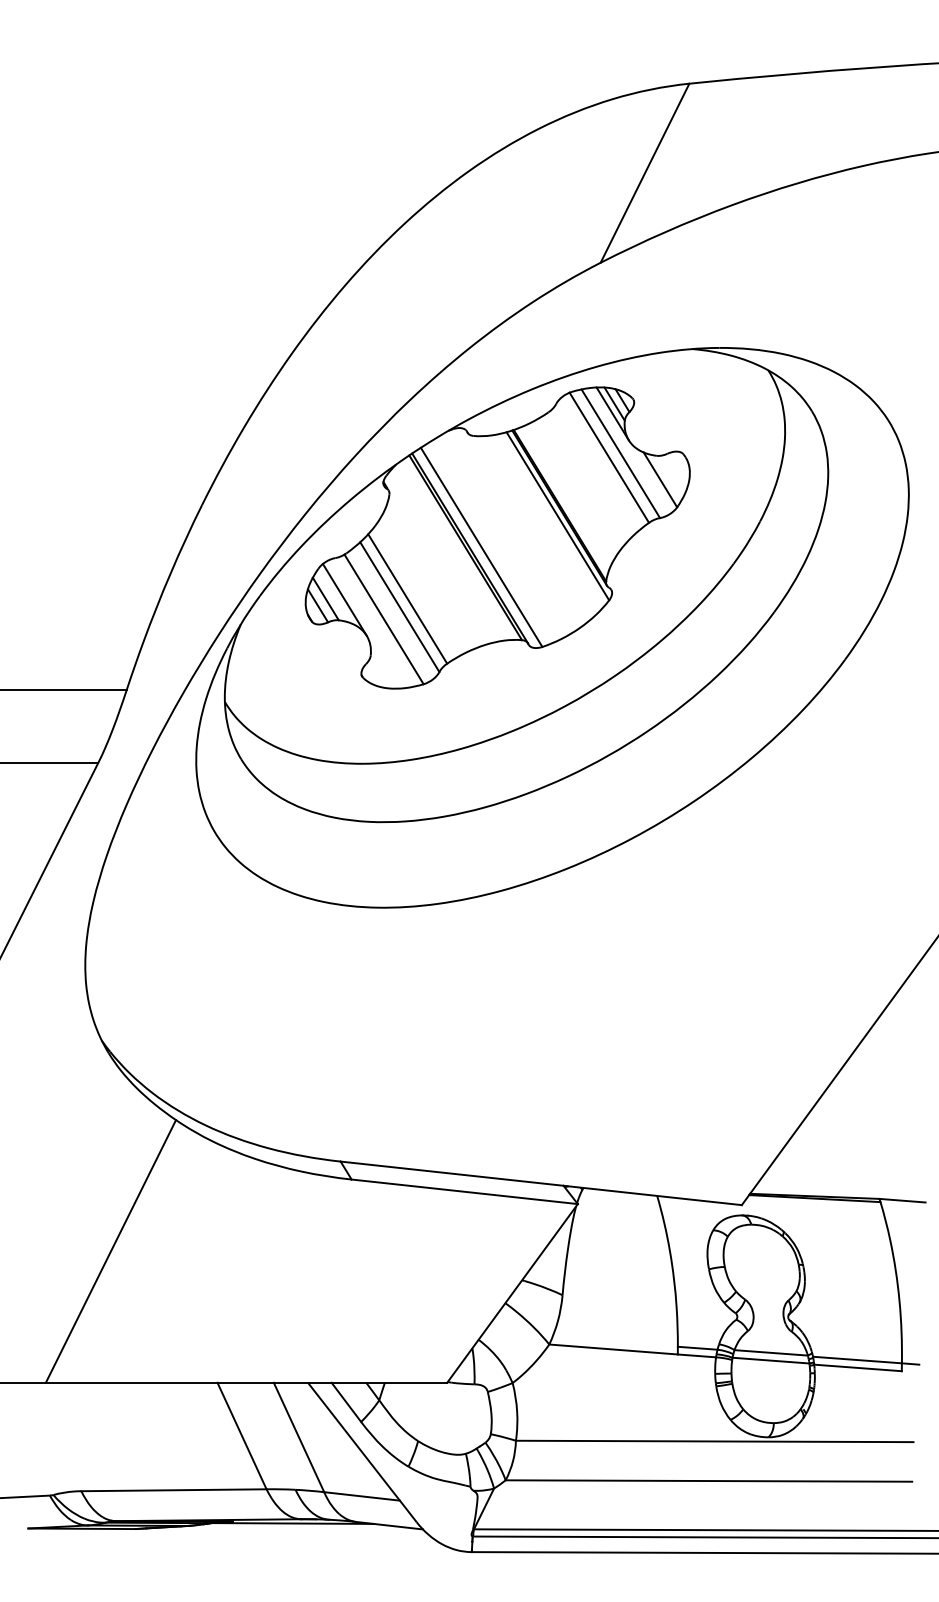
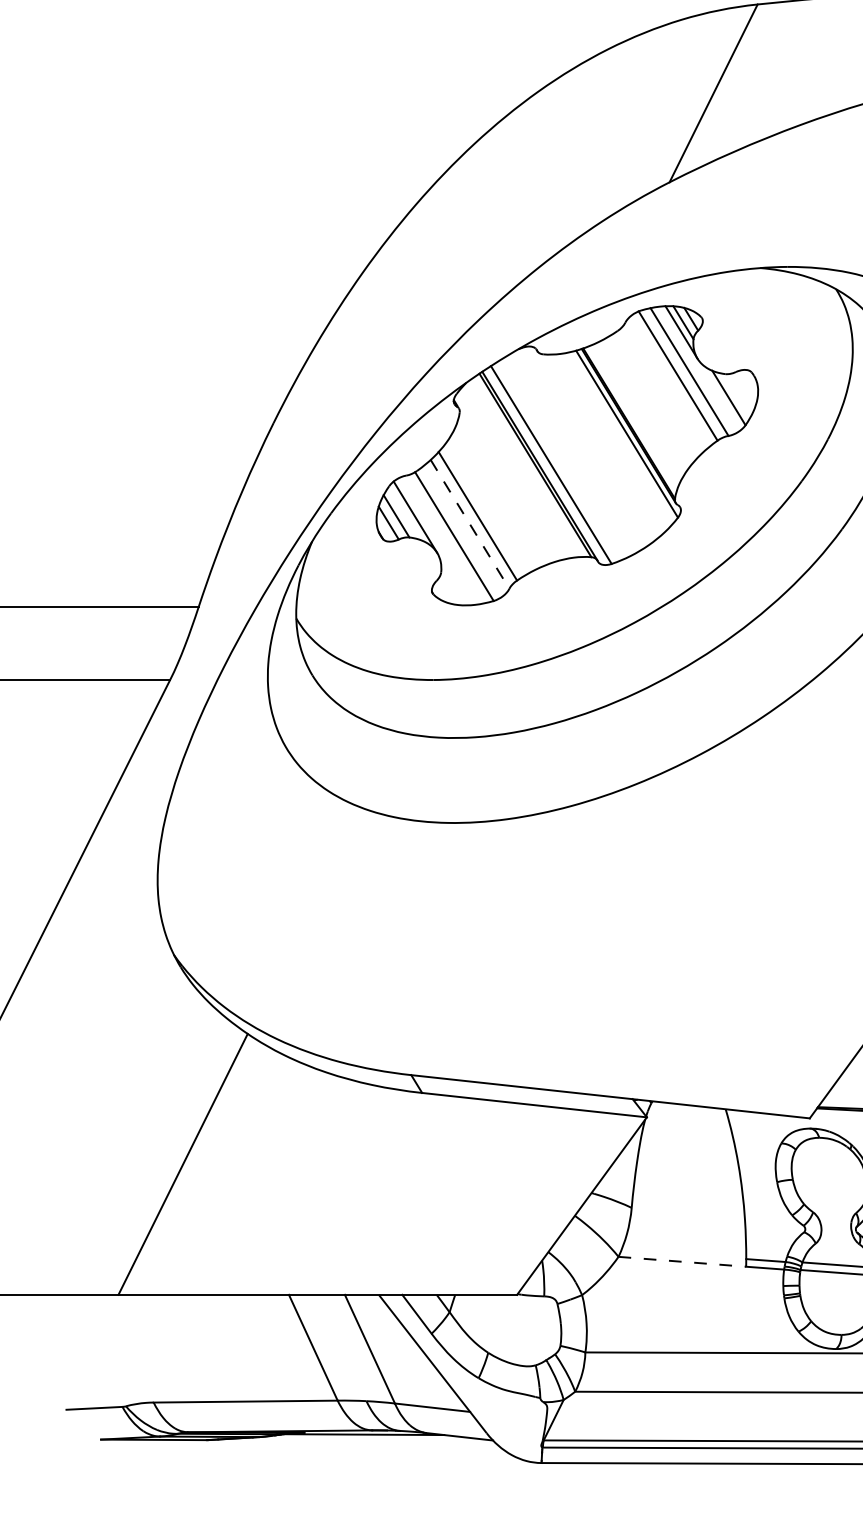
line: (400, 607) -> (470, 524), solid -> dashed
line: (614, 1349) -> (683, 1261), solid -> dashed

